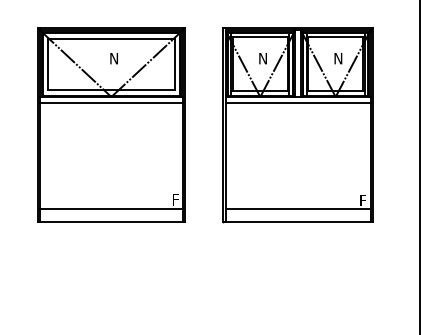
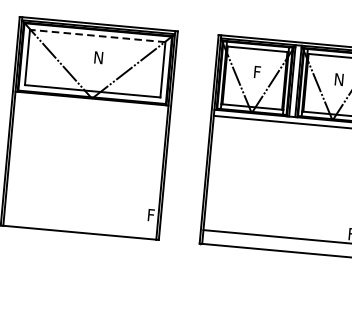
line: (110, 38) -> (96, 35), solid -> dashed
text: (262, 58) -> (257, 72), N -> F
line: (111, 102) -> (91, 104), removed
line: (111, 209) -> (81, 219), removed

